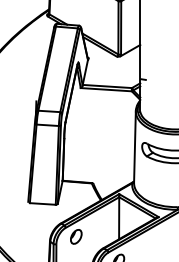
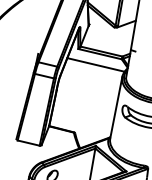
line: (103, 102) -> (95, 64), added

